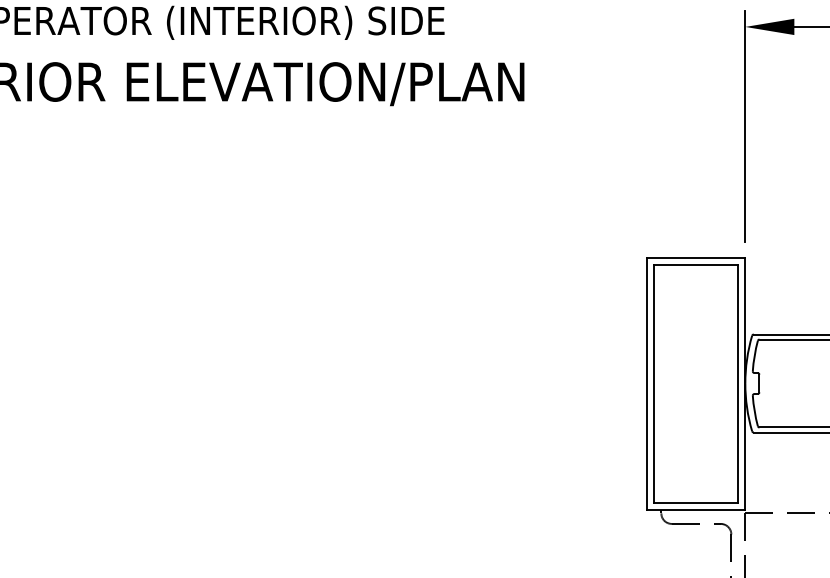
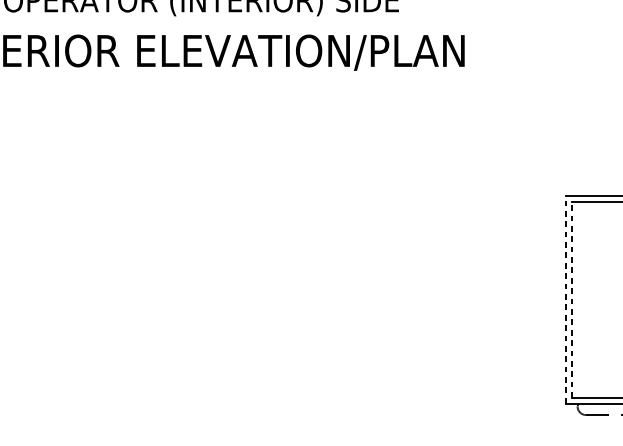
line: (647, 383) -> (566, 299), solid -> dashed
line: (654, 383) -> (571, 299), solid -> dashed

